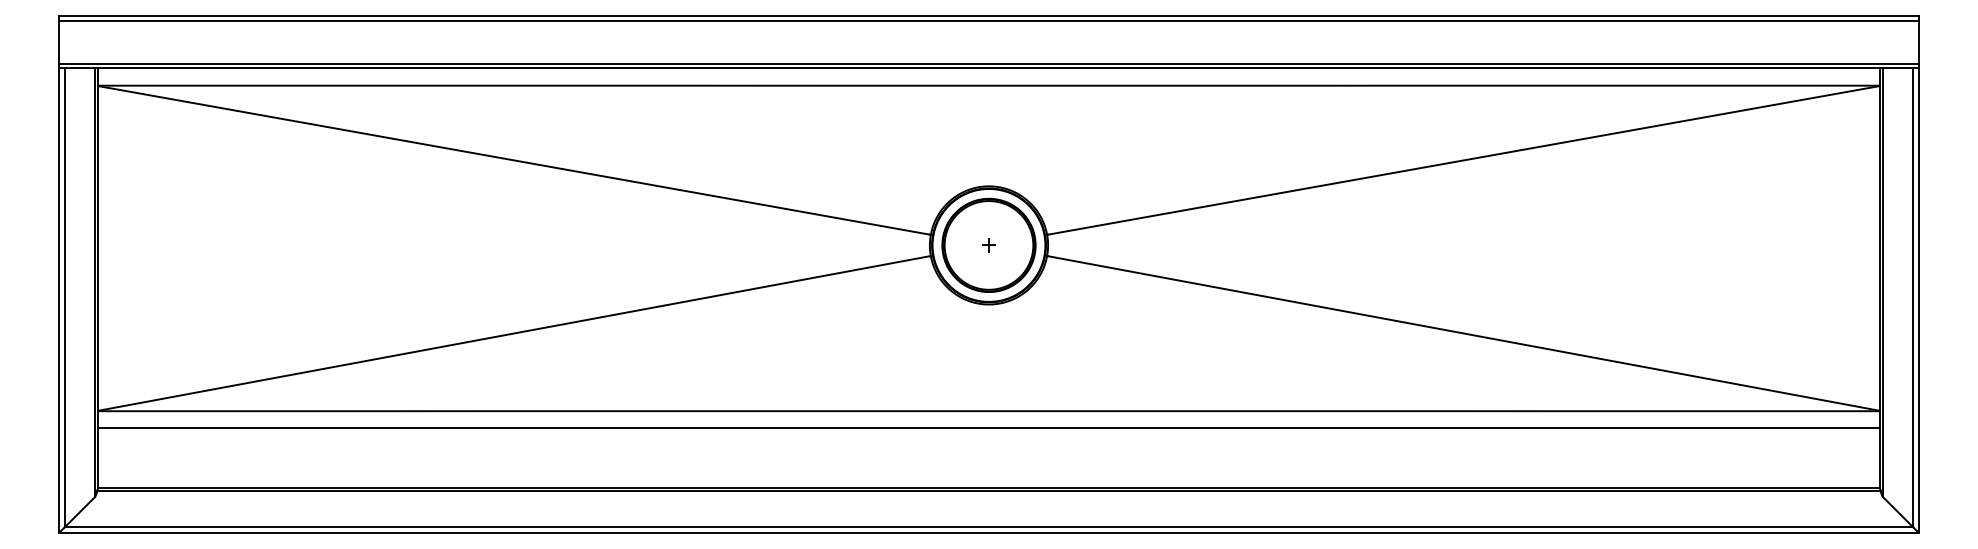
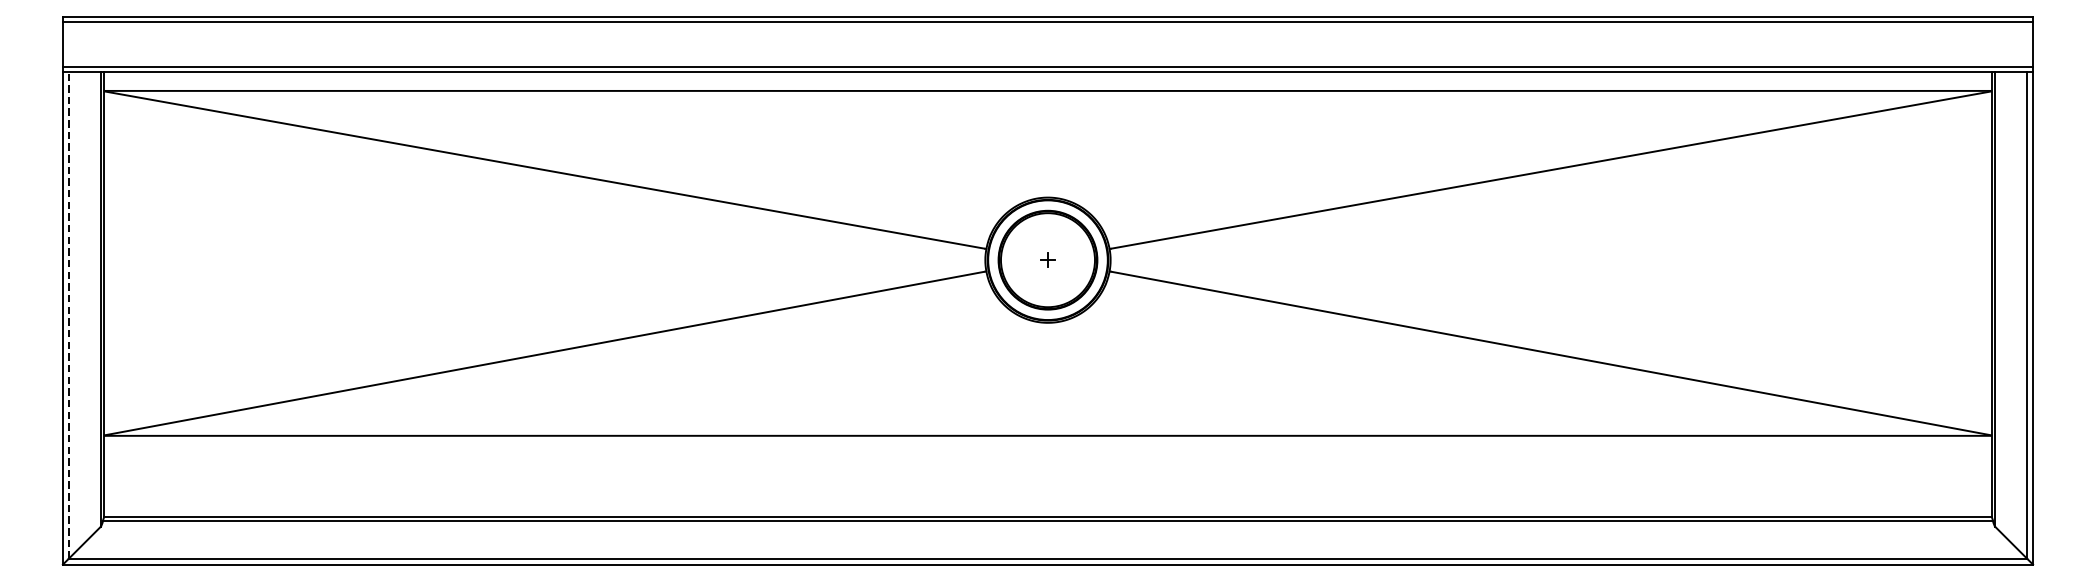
line: (64, 297) -> (68, 315), solid -> dashed
line: (988, 427) -> (1047, 453), removed

